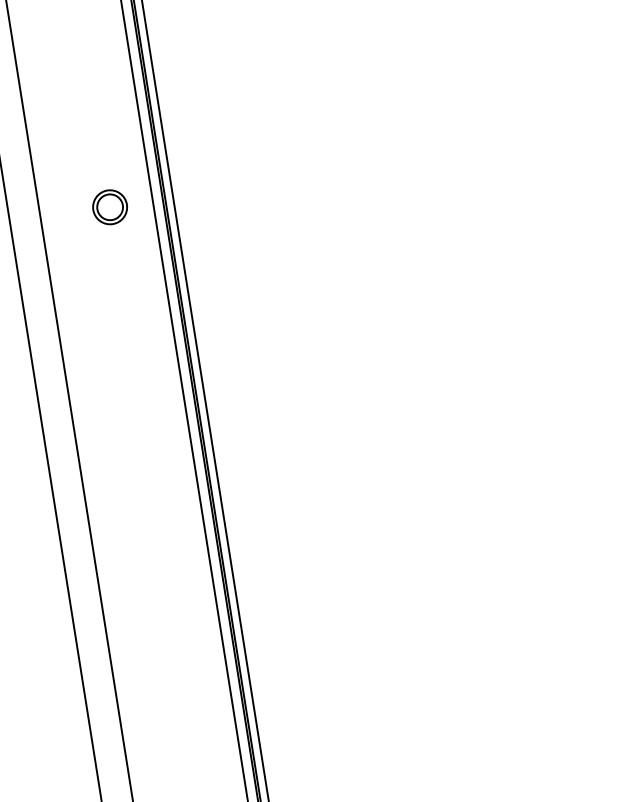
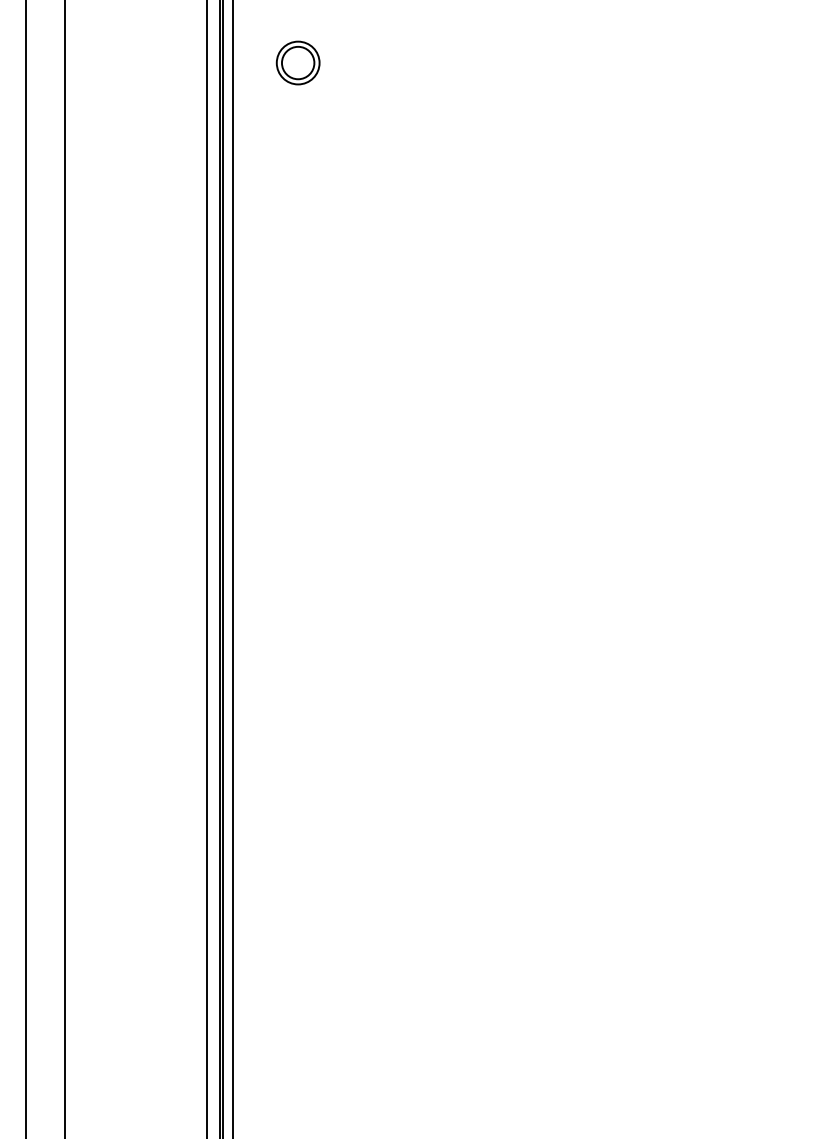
part: (109, 206) -> (297, 62), moved

